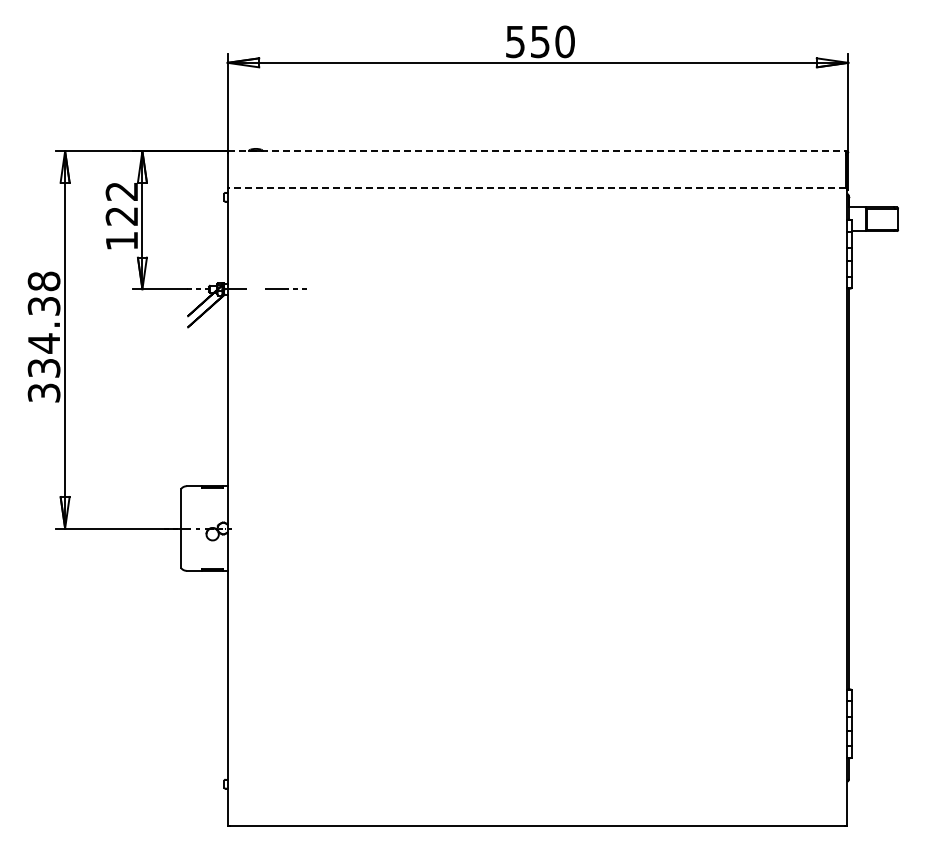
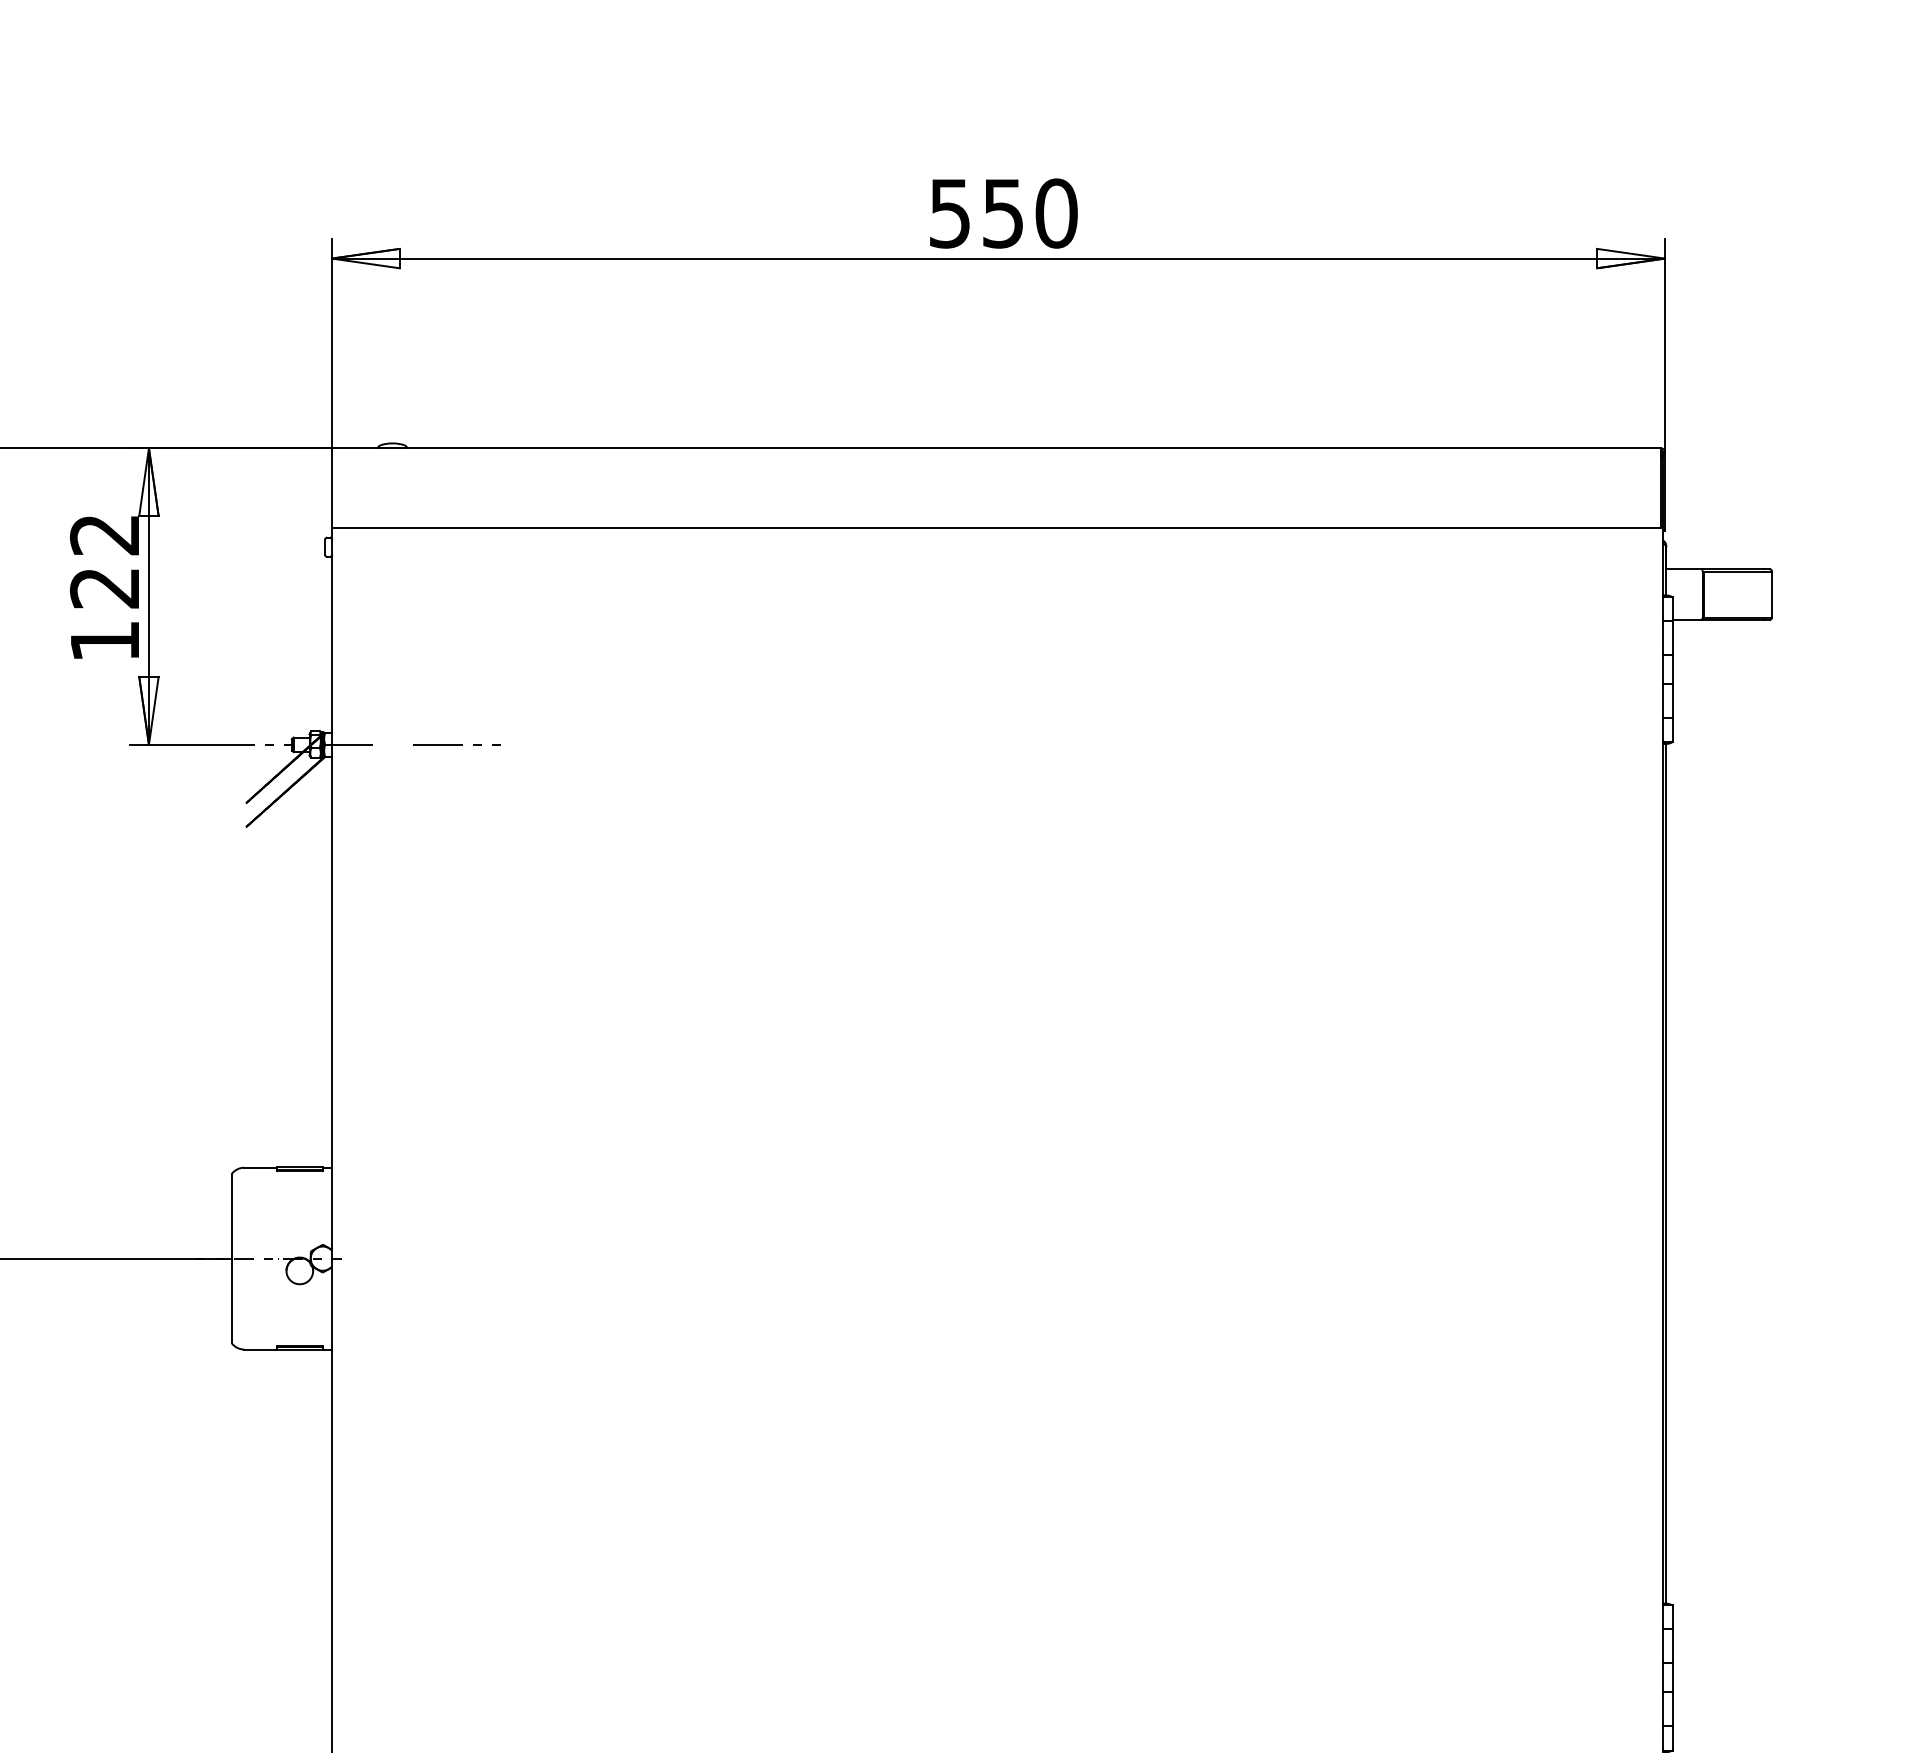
line: (537, 151) -> (997, 448), dashed -> solid
line: (536, 188) -> (995, 528), dashed -> solid

